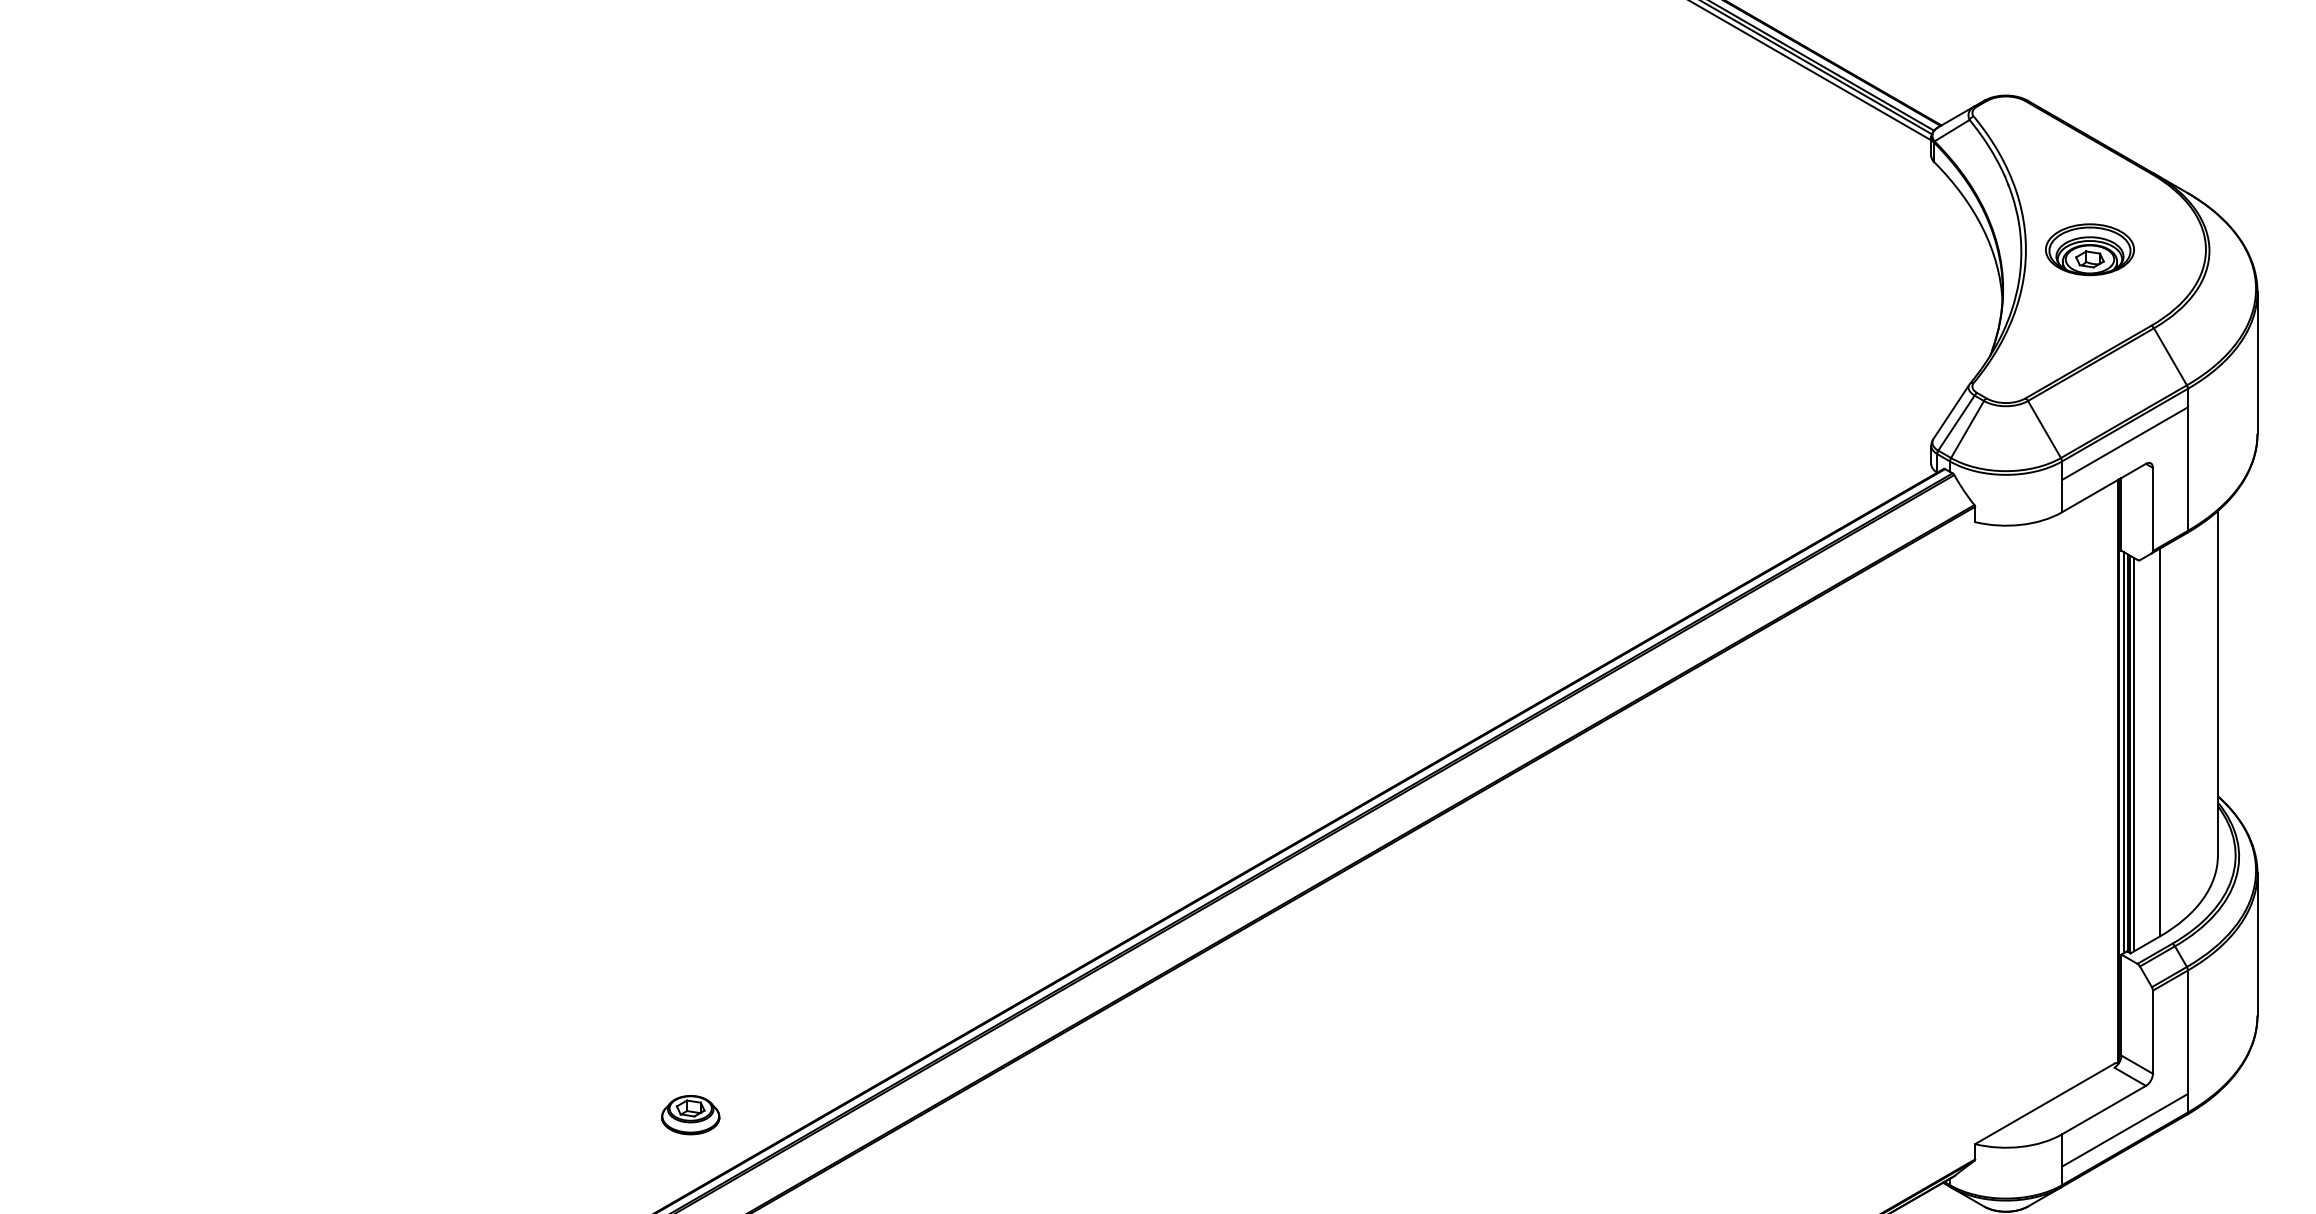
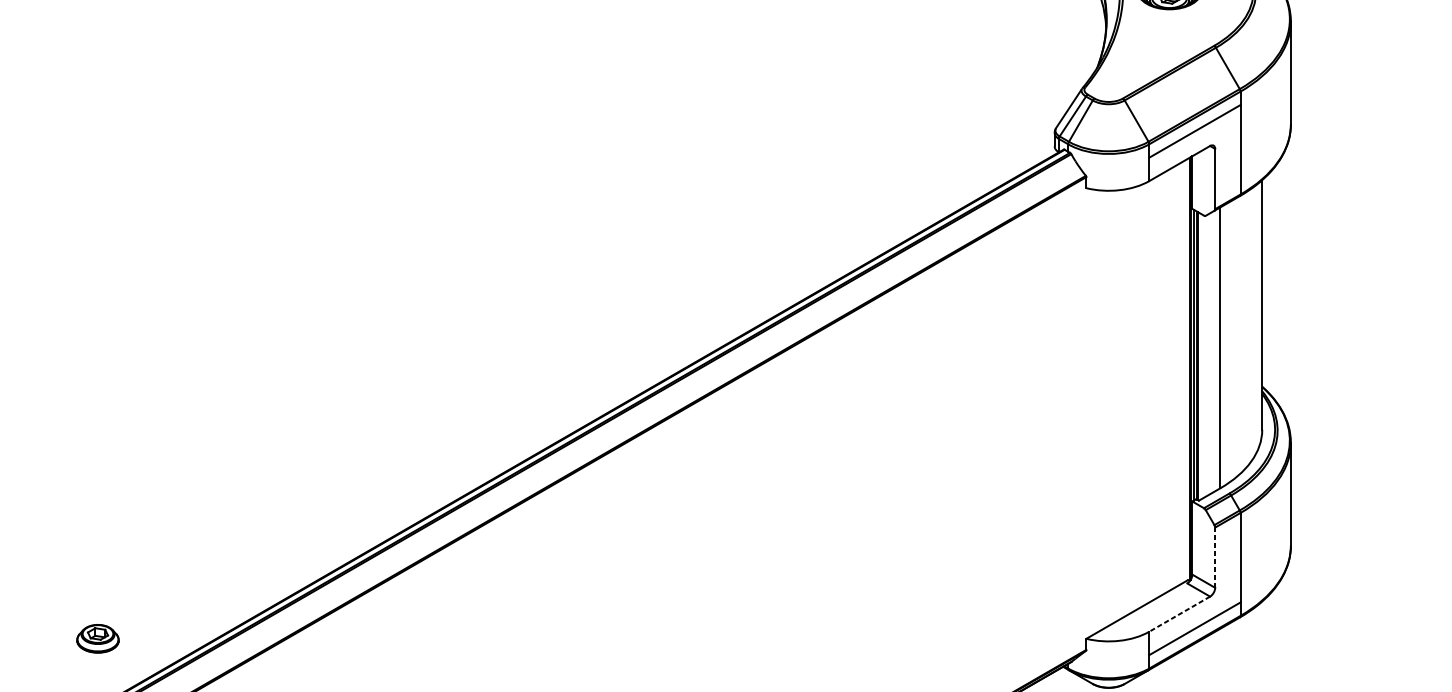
line: (2134, 754) -> (1201, 356), removed
line: (2152, 1032) -> (1214, 557), solid -> dashed
line: (2103, 1110) -> (1179, 614), solid -> dashed
part: (690, 1115) -> (97, 639), moved

